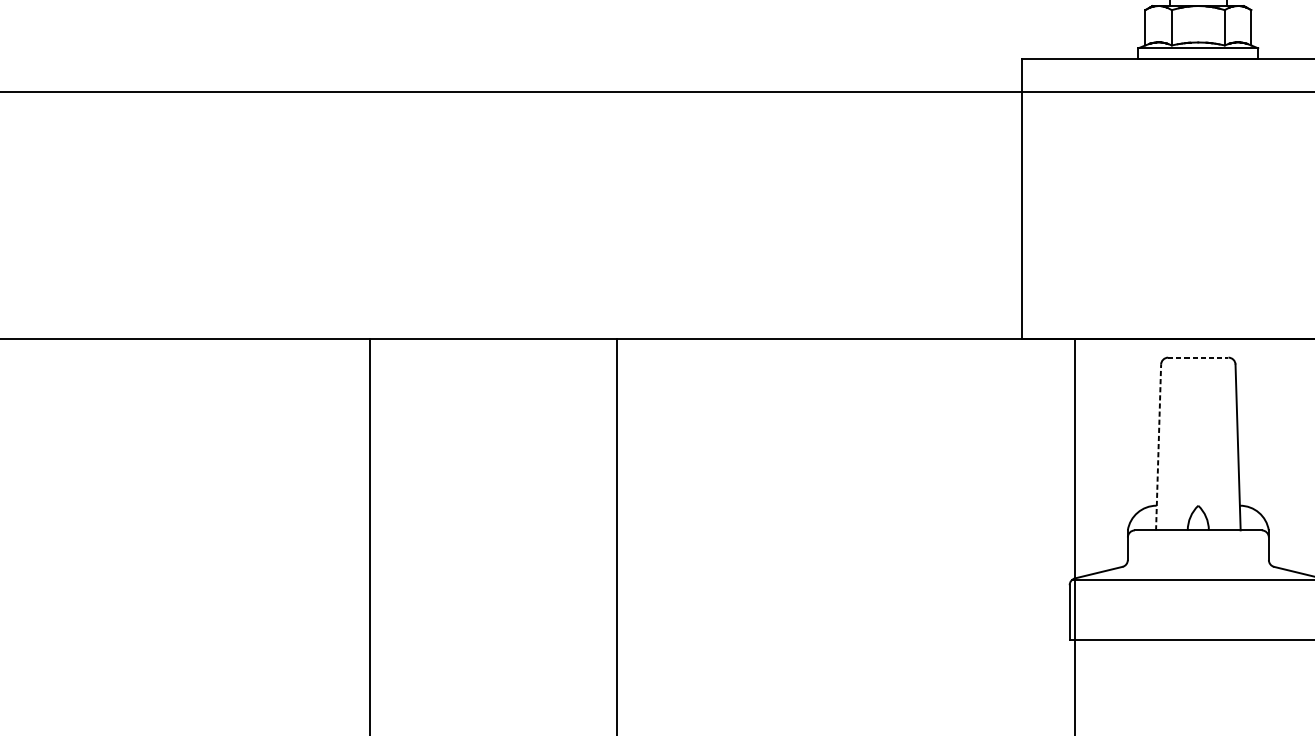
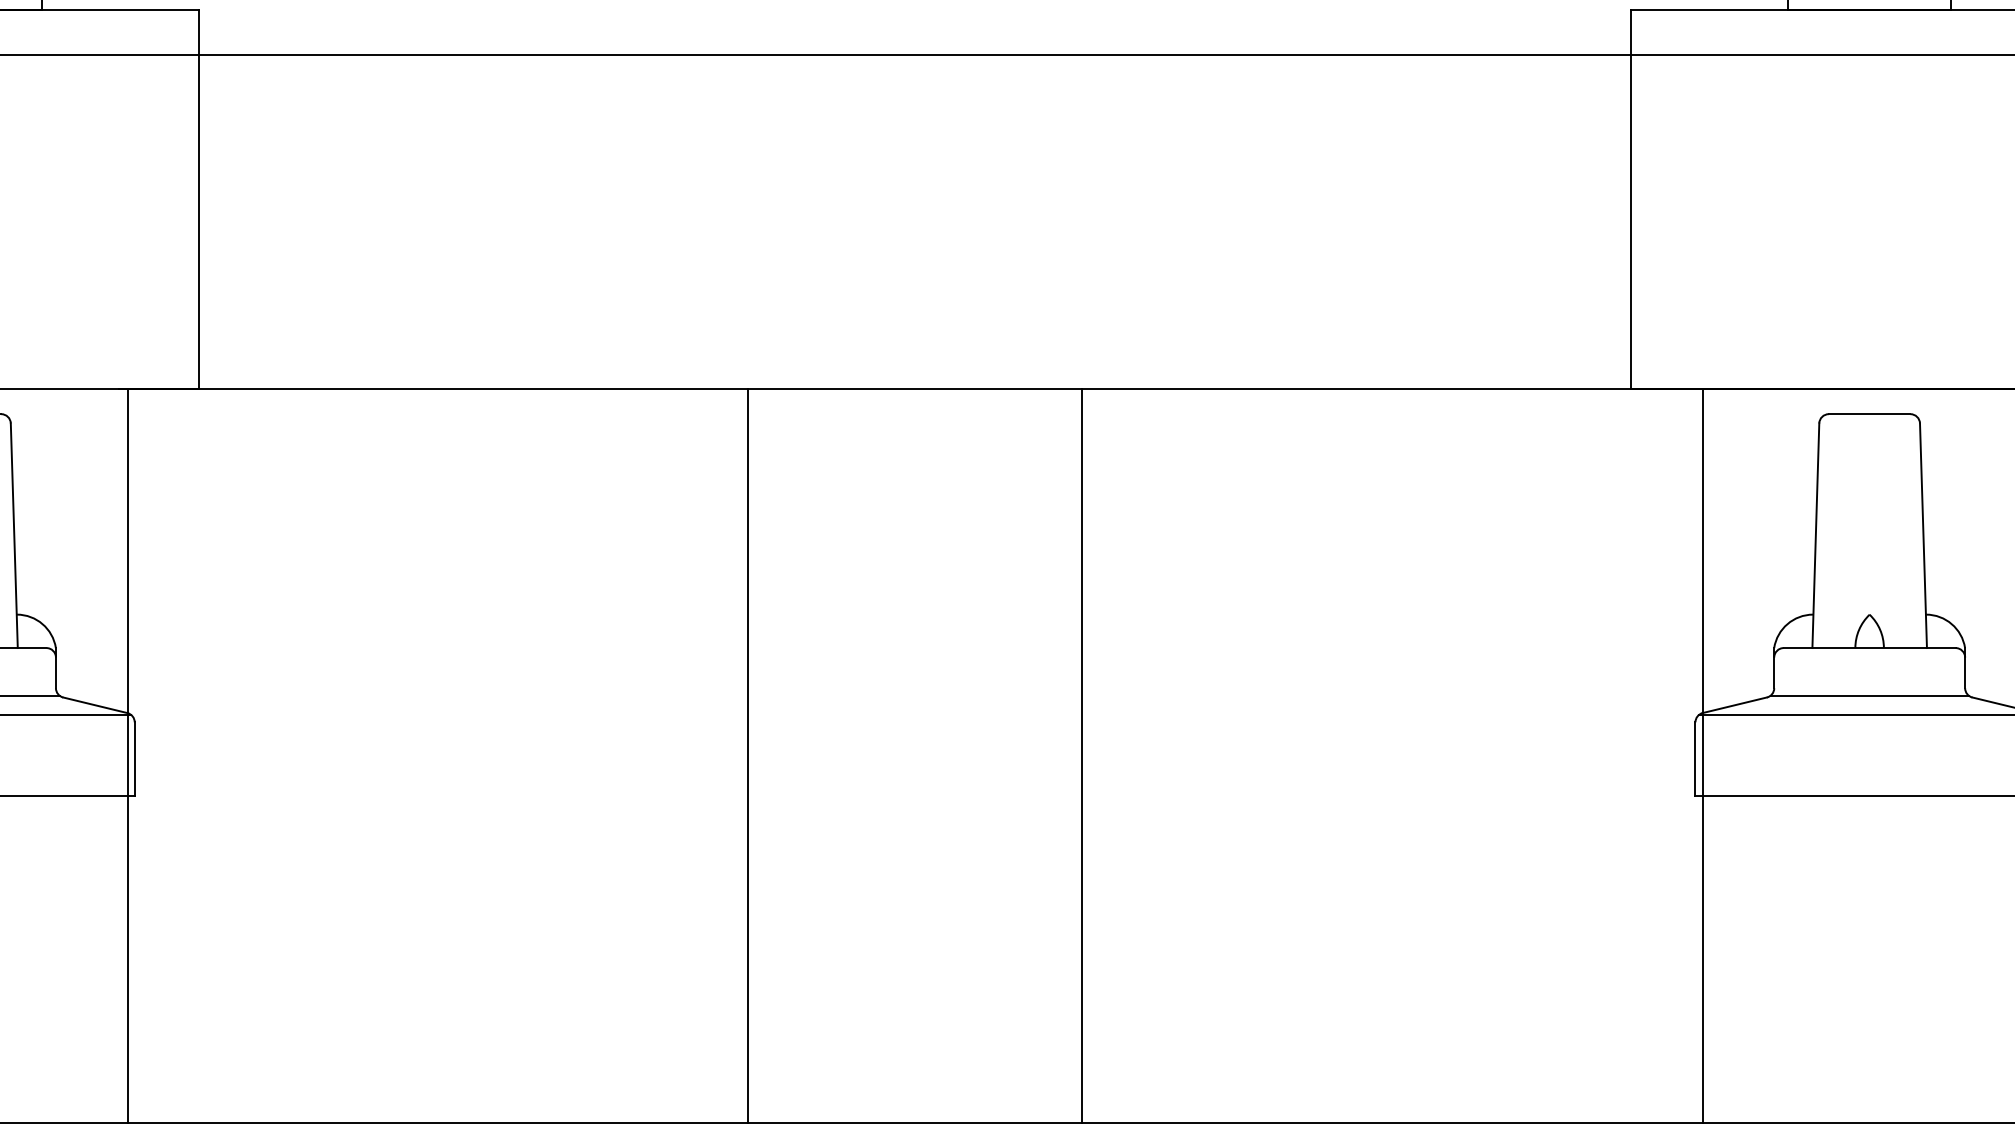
line: (1198, 357) -> (1869, 414), dashed -> solid
line: (1158, 447) -> (1815, 535), dashed -> solid
line: (1198, 565) -> (1869, 695), added

